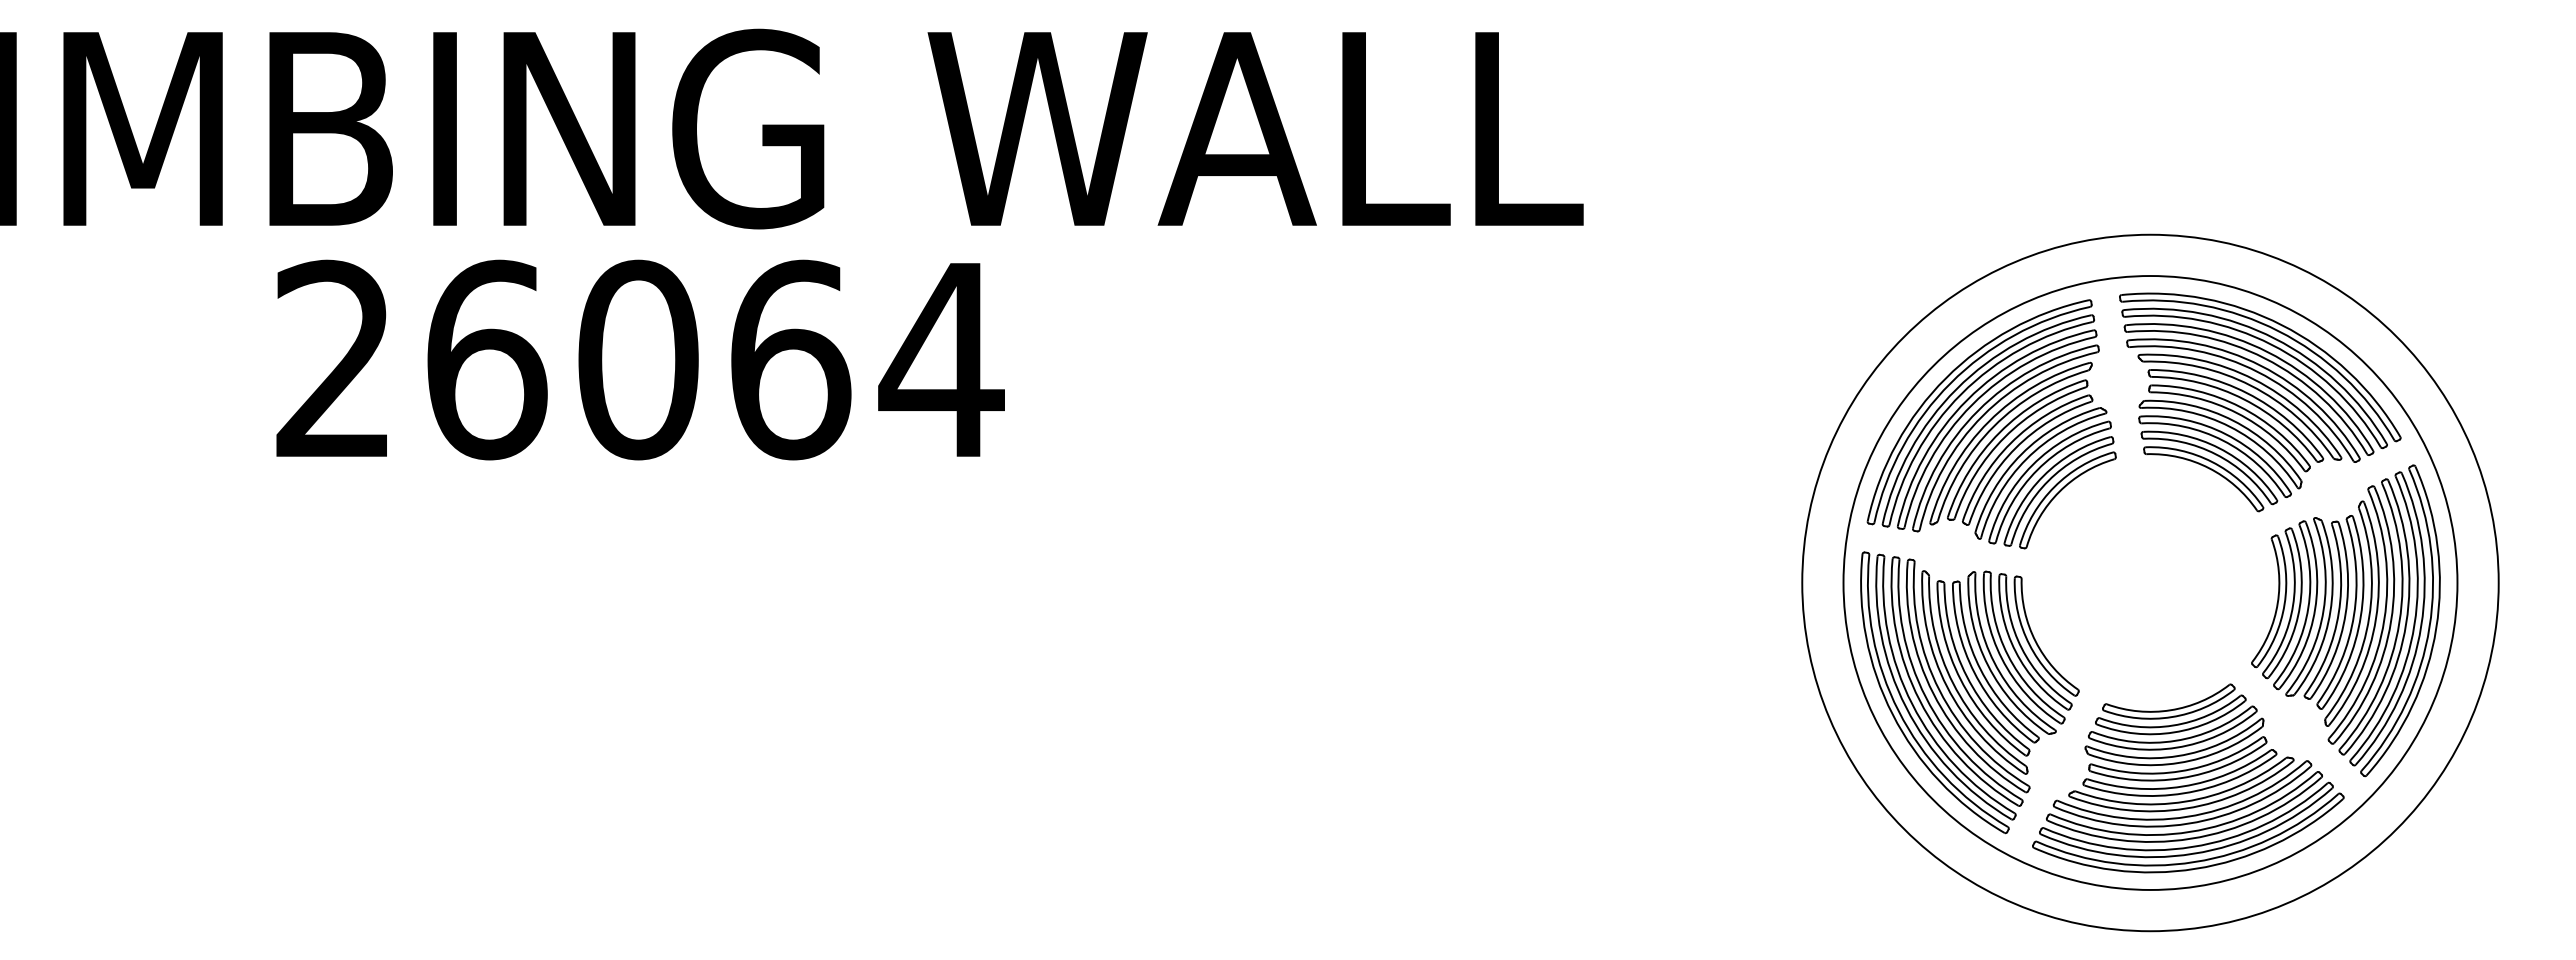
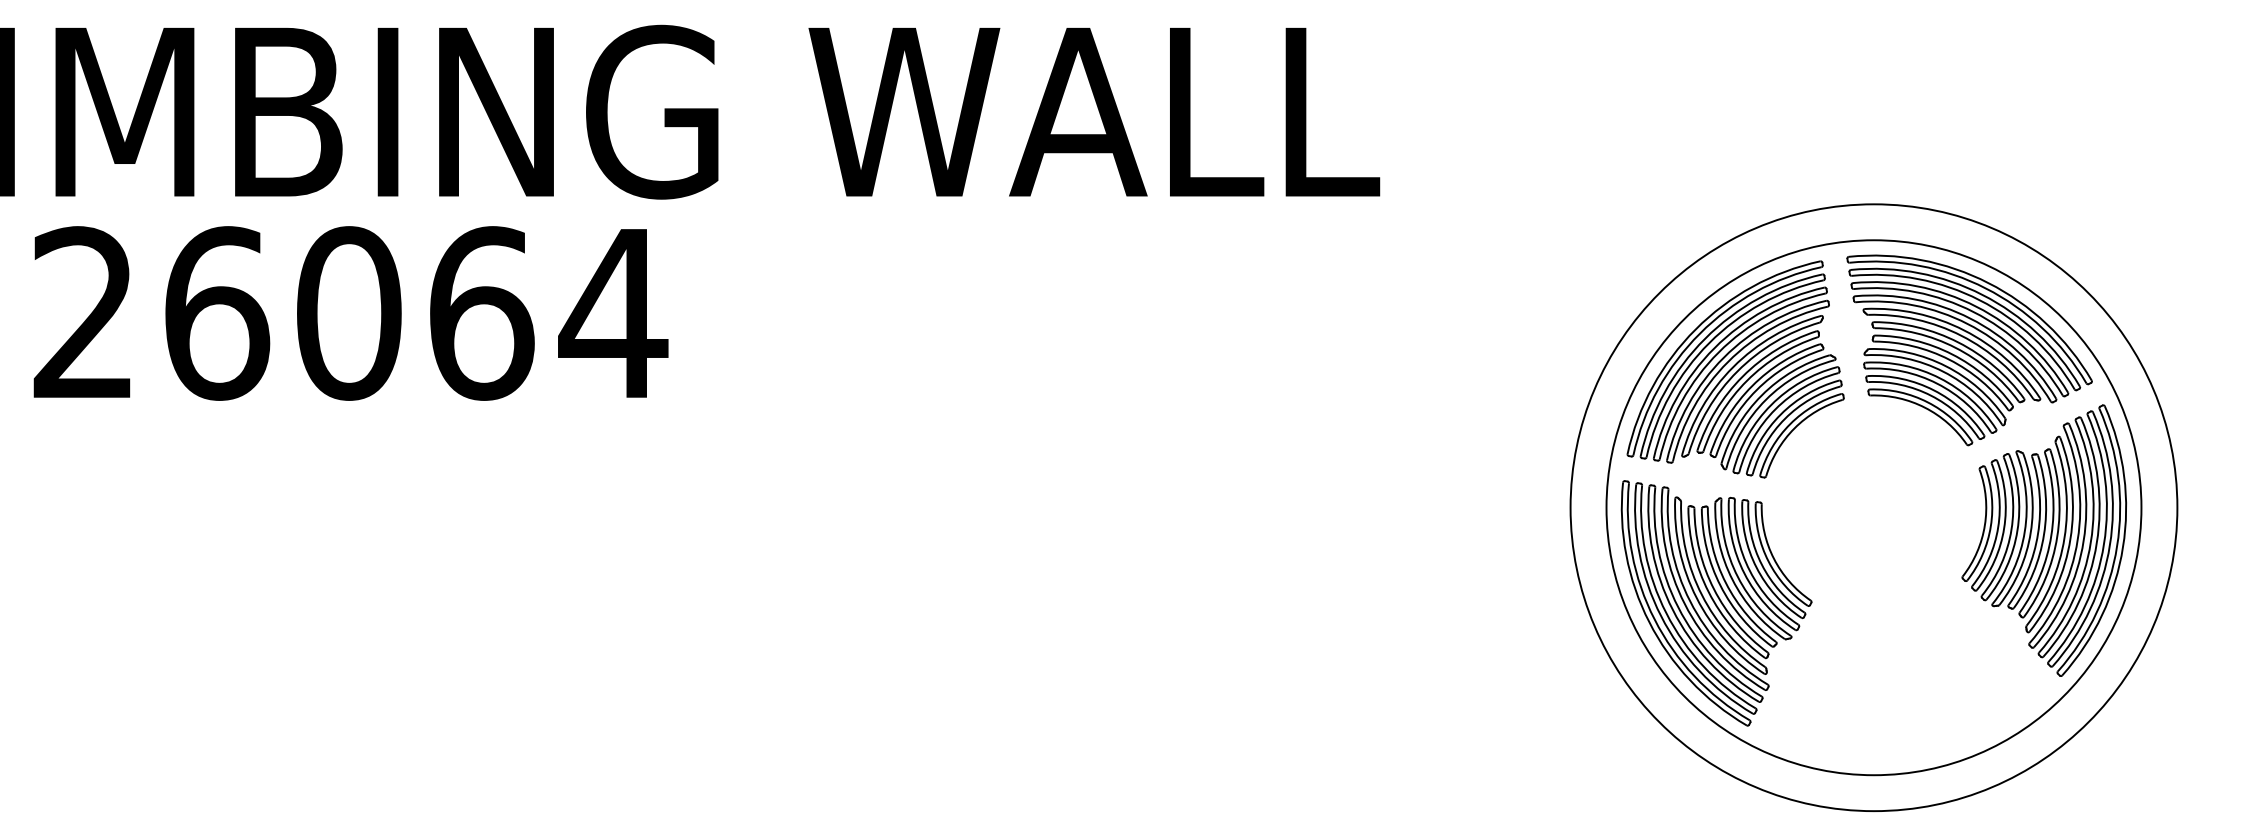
text: (640, 359) -> (350, 313), moved
part: (2188, 778) -> (1907, 678), removed

